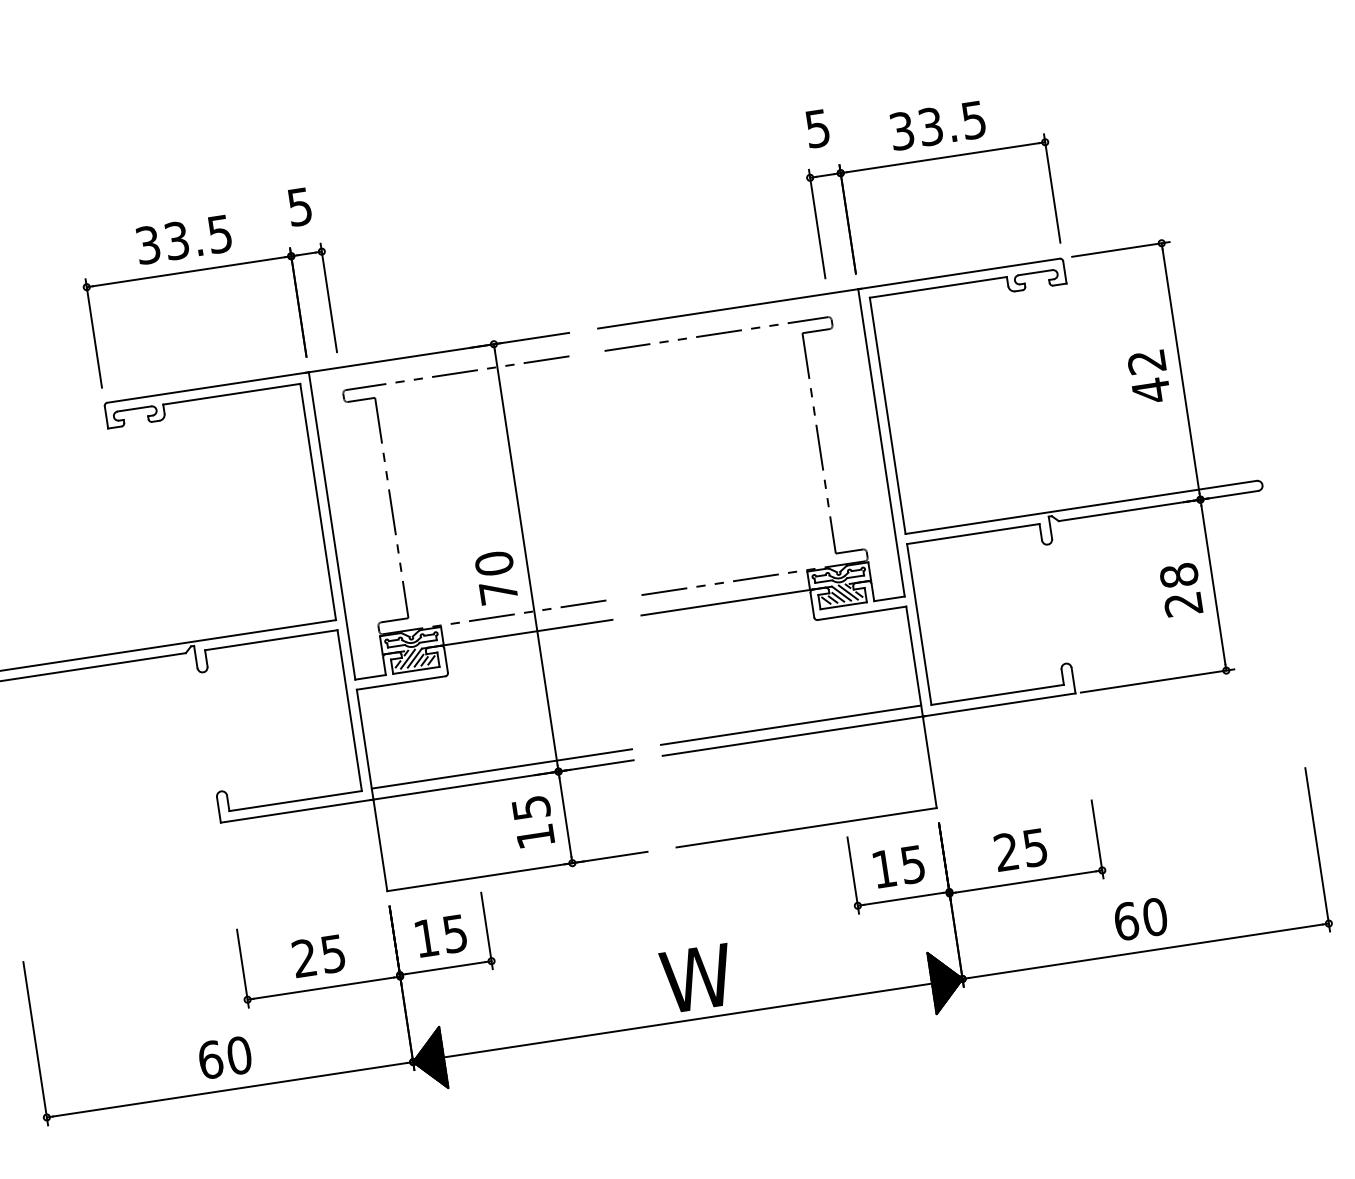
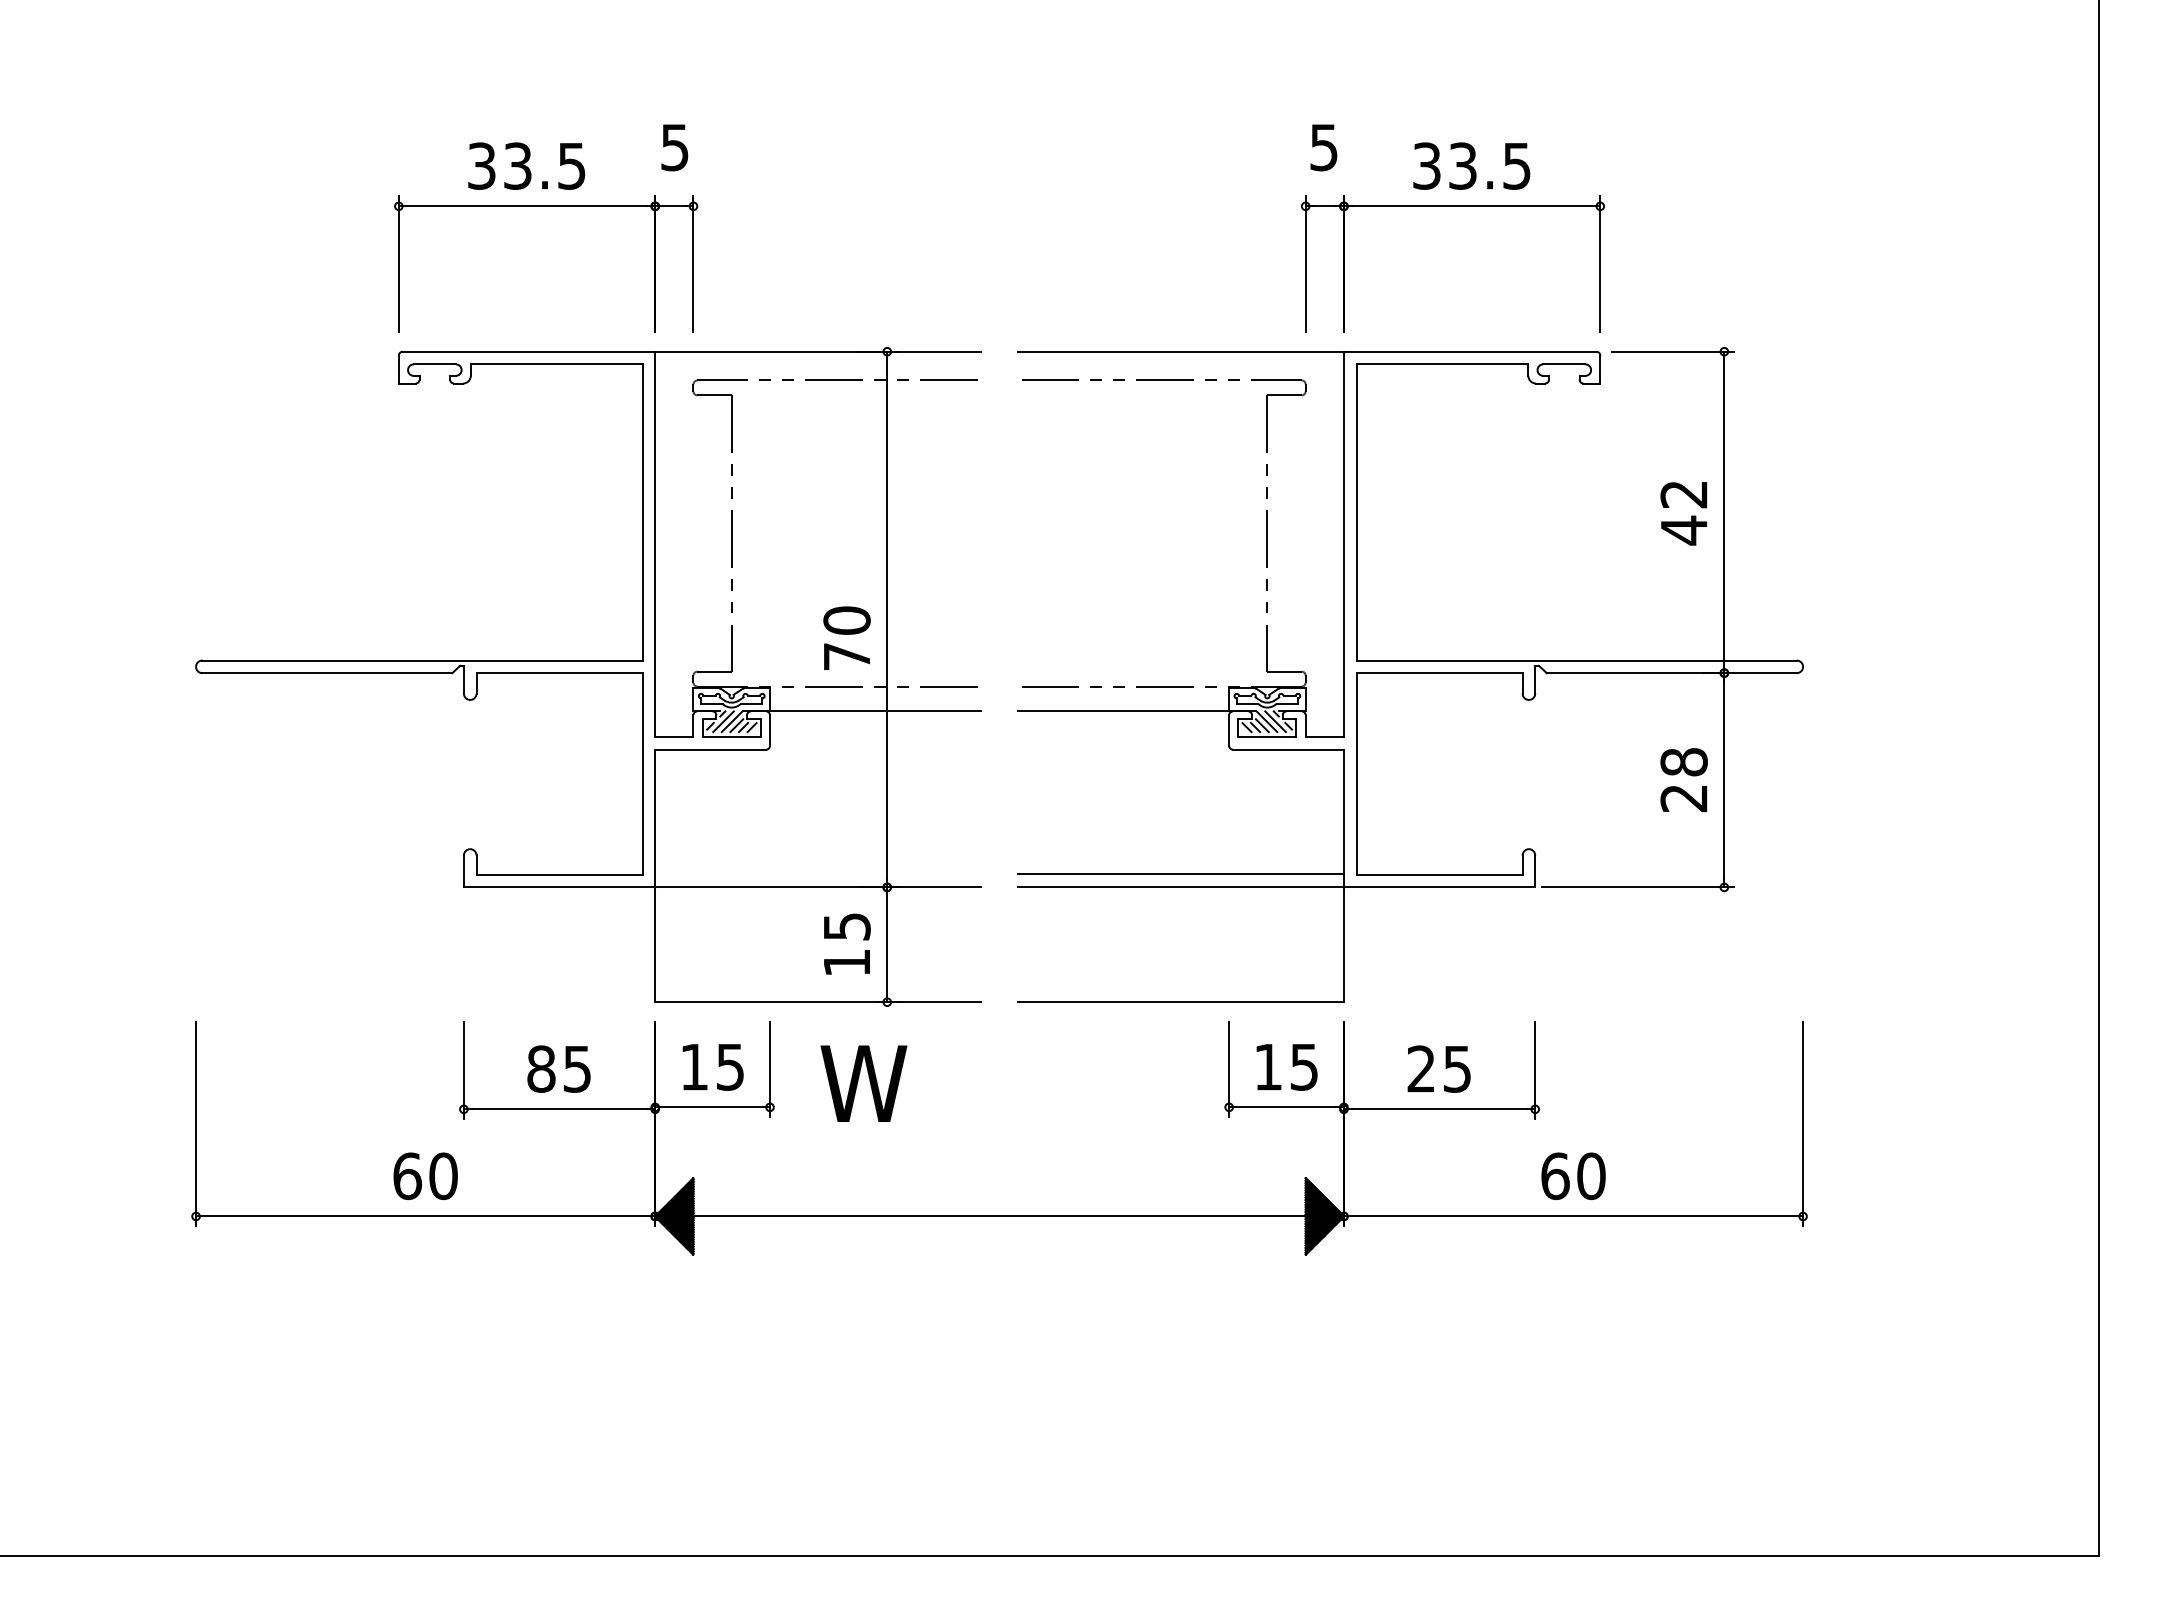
line: (502, 768) -> (818, 873), removed
text: (304, 957) -> (541, 1068), 25 -> 85
text: (696, 978) -> (863, 1083), moved

